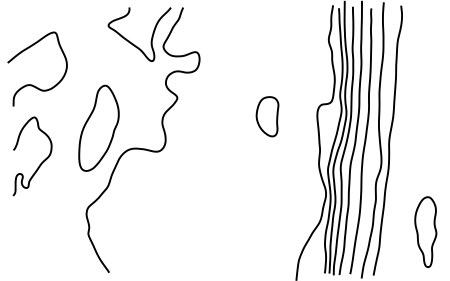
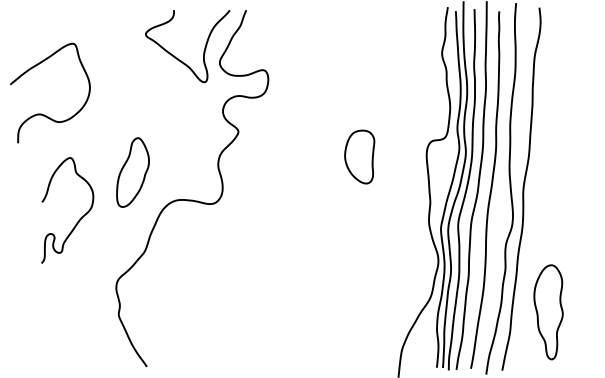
part: (98, 128) -> (132, 172), size x0.6
curve: (42, 161) -> (80, 217), moved
part: (425, 232) -> (548, 312), moved

